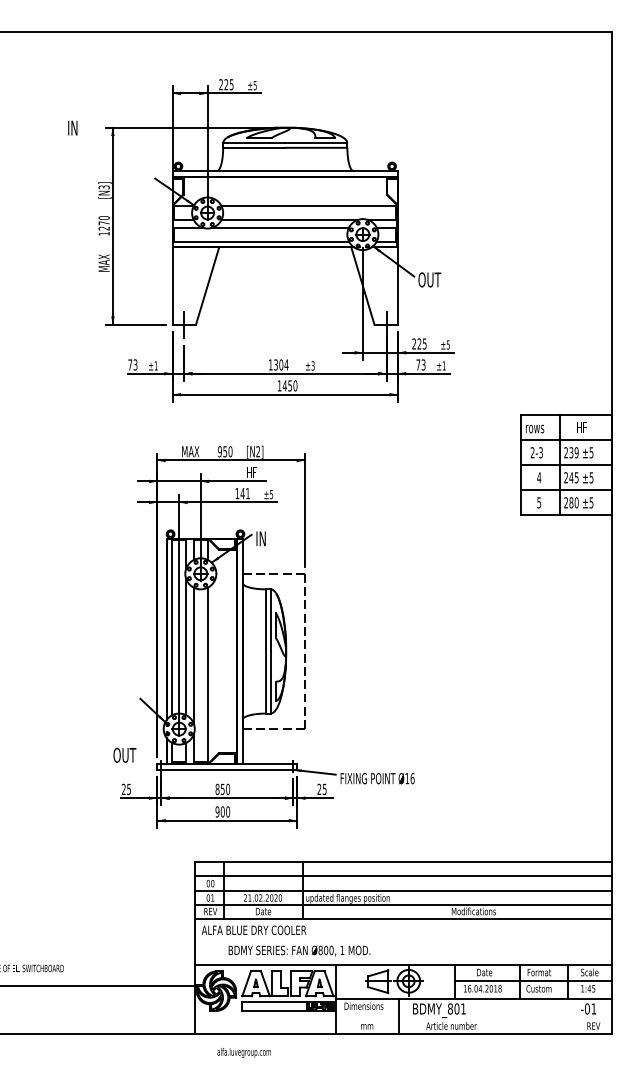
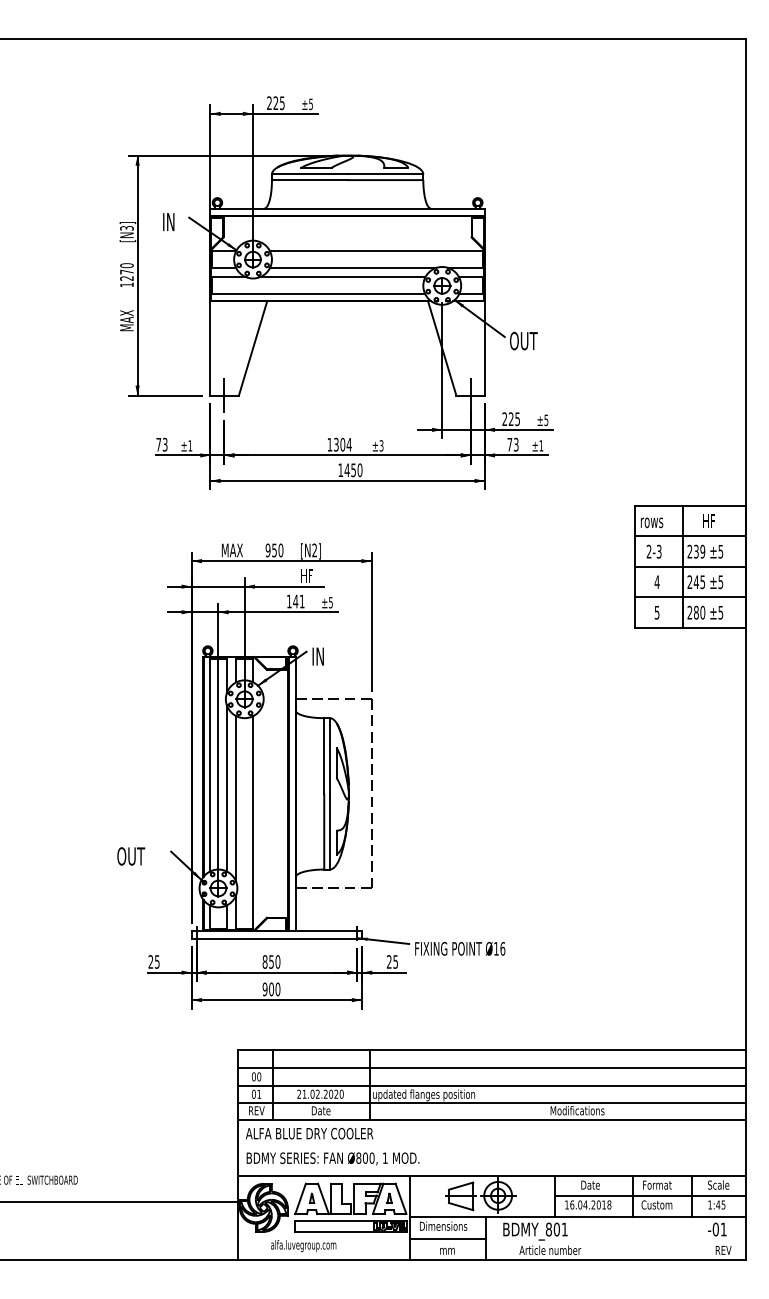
text: (72, 128) -> (168, 222), moved
text: (125, 755) -> (131, 856), moved
text: (299, 950) -> (332, 1158), moved
line: (367, 1017) -> (447, 1239), added
text: (244, 1052) -> (303, 1245), moved

